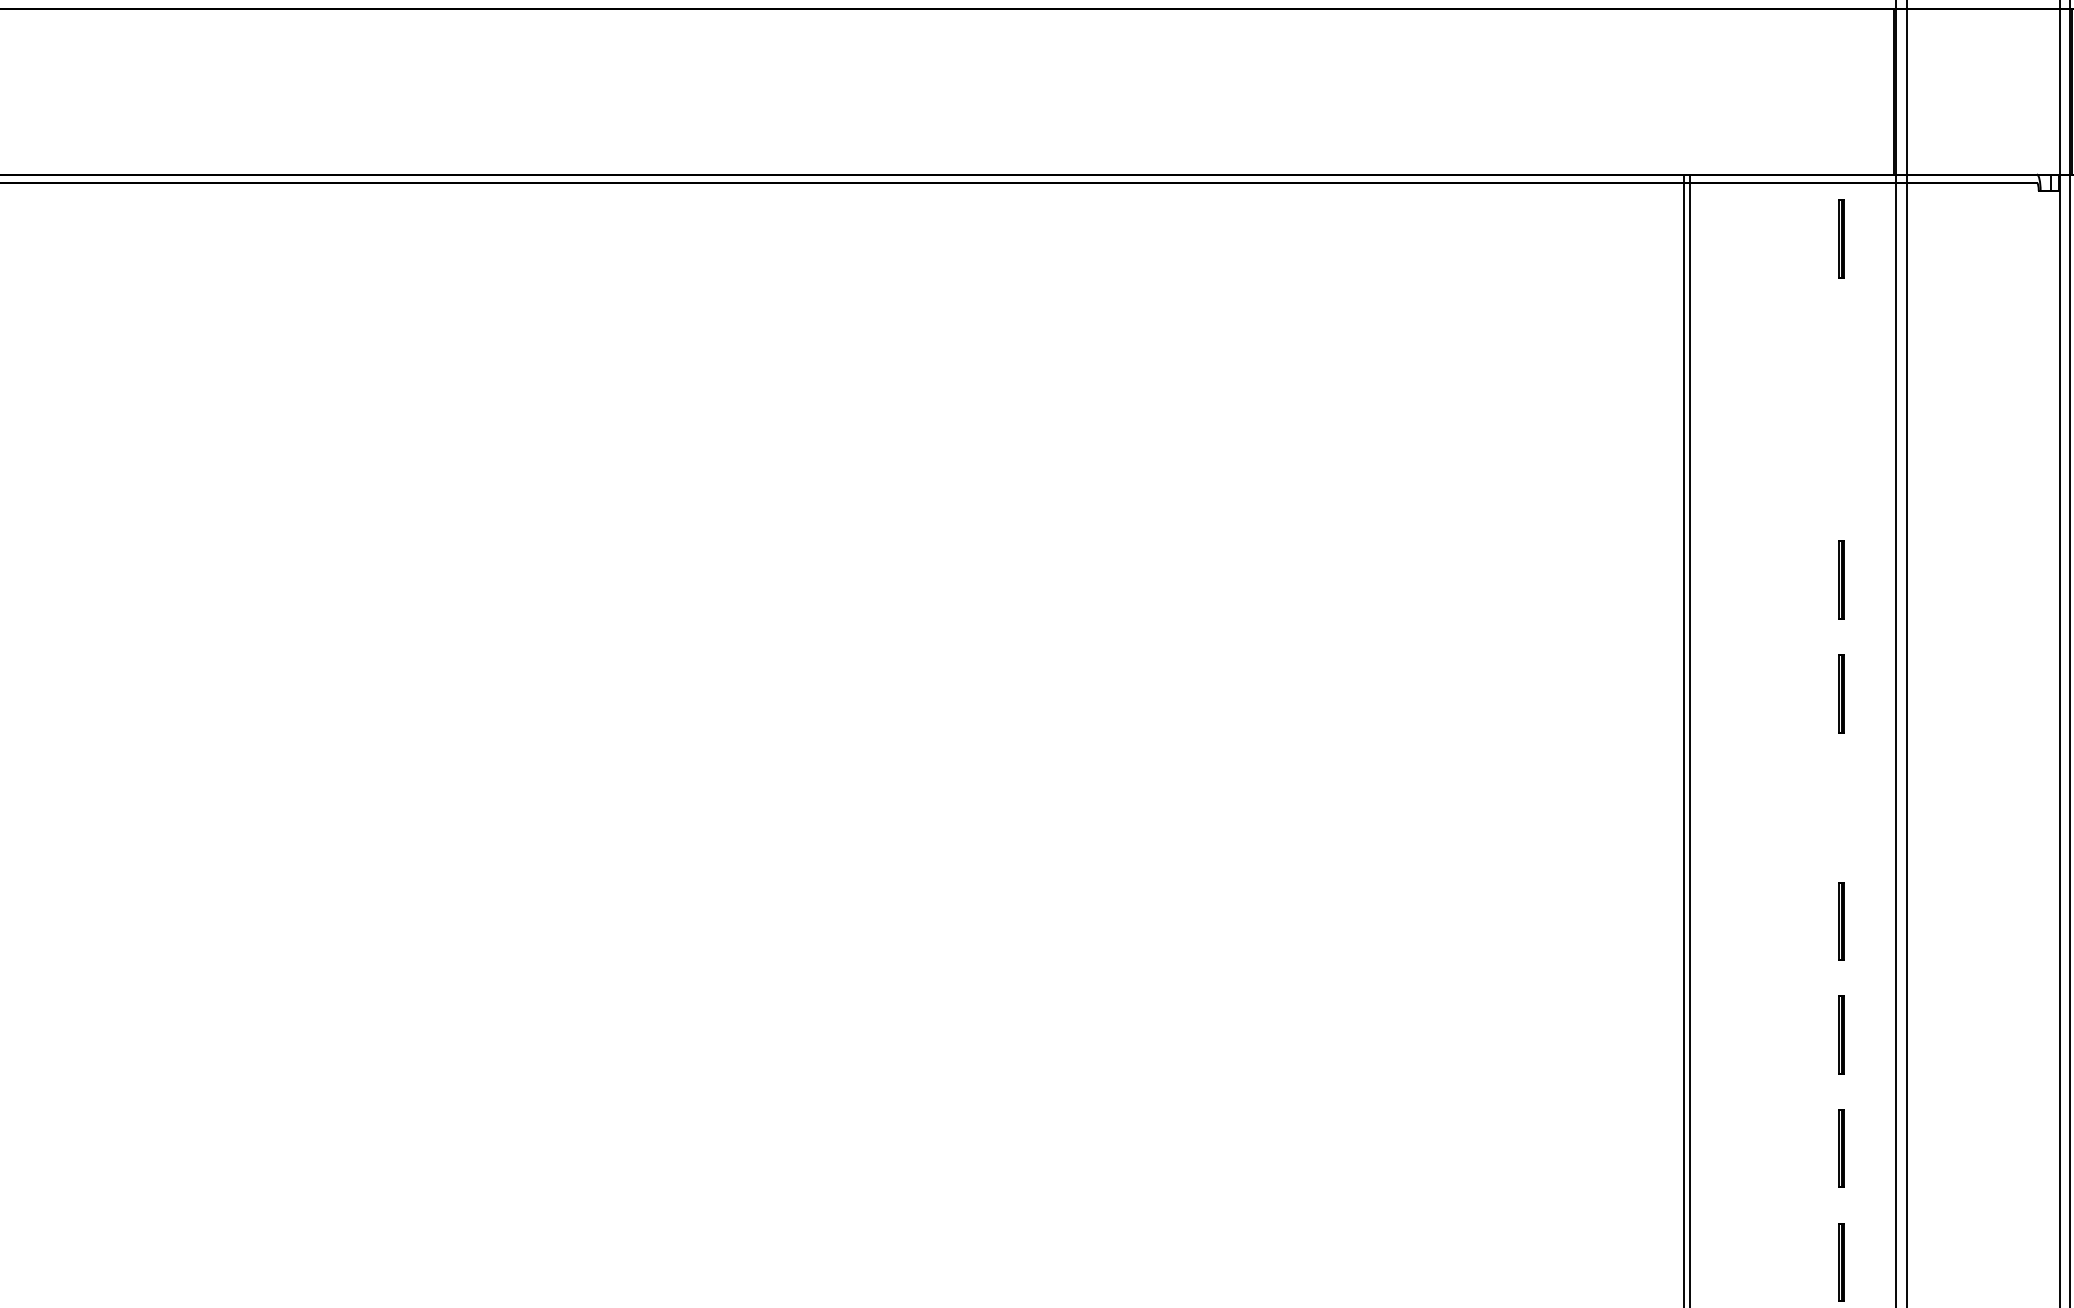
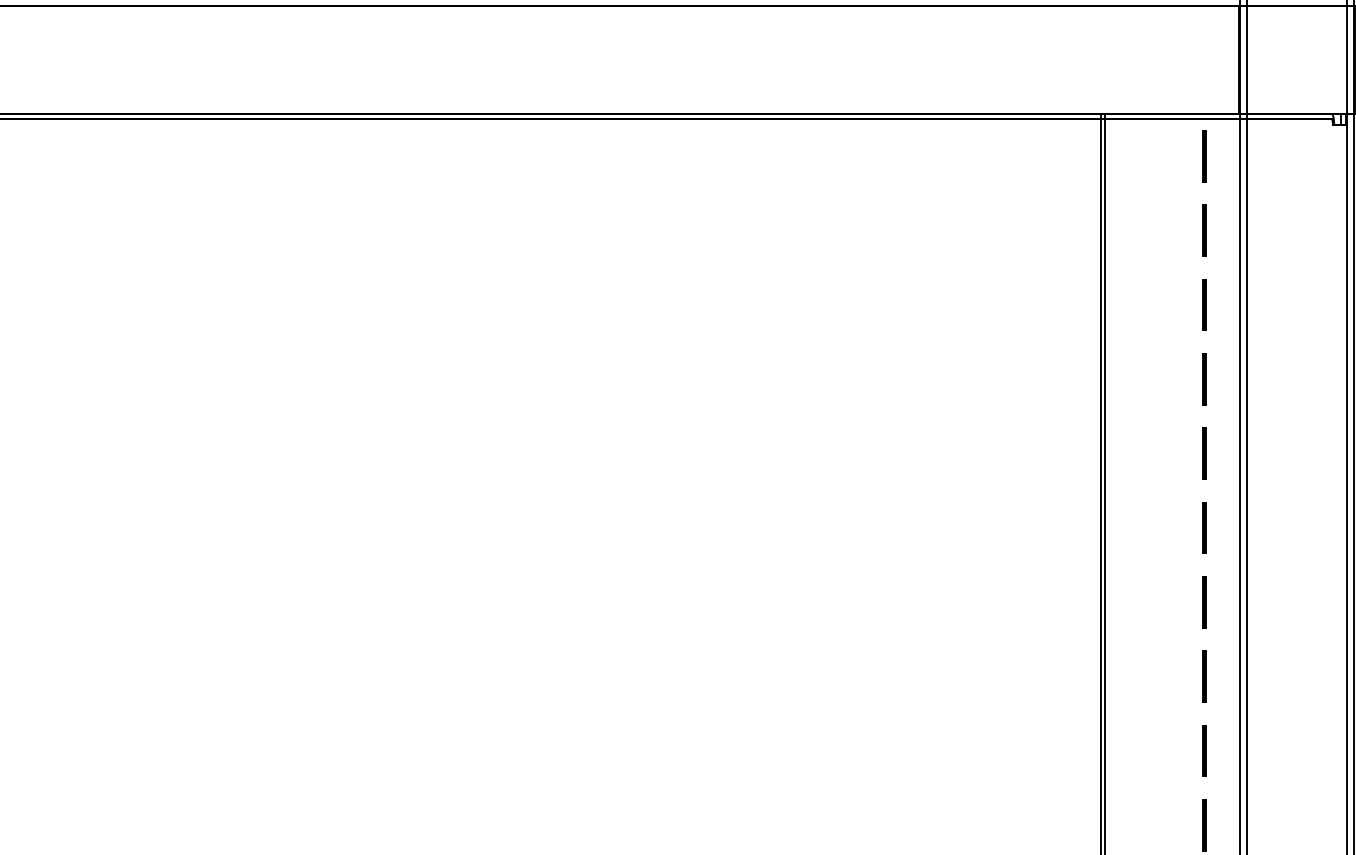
line: (1842, 352) -> (1204, 230), added
line: (1842, 465) -> (1204, 304), added
line: (1842, 806) -> (1204, 527), added

